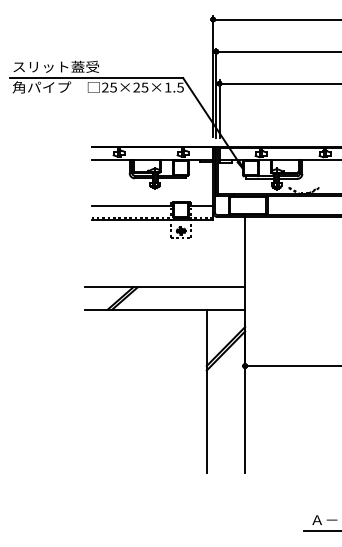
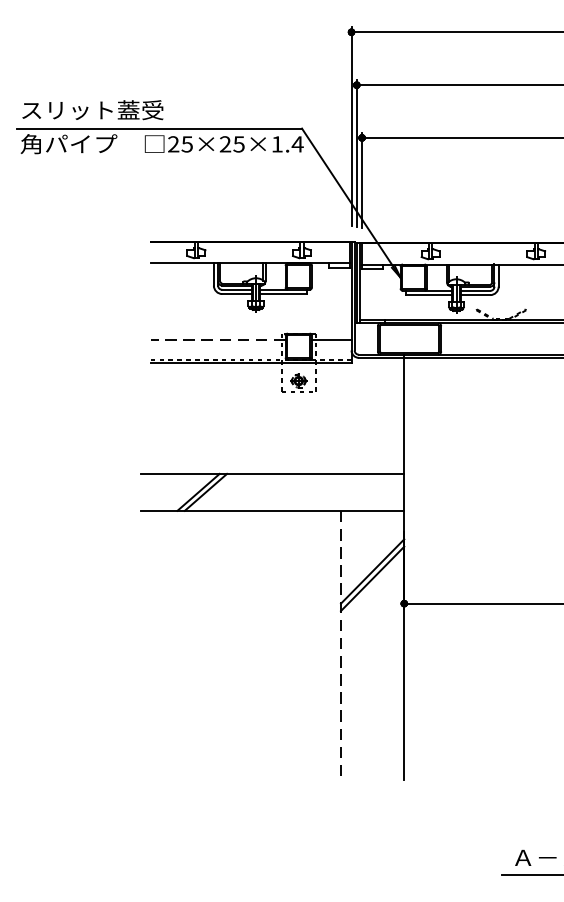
text: (180, 87) -> (297, 144), 25×25×1.5 -> 25×25×1.4
line: (132, 206) -> (218, 340), solid -> dashed
line: (206, 391) -> (340, 645), solid -> dashed

